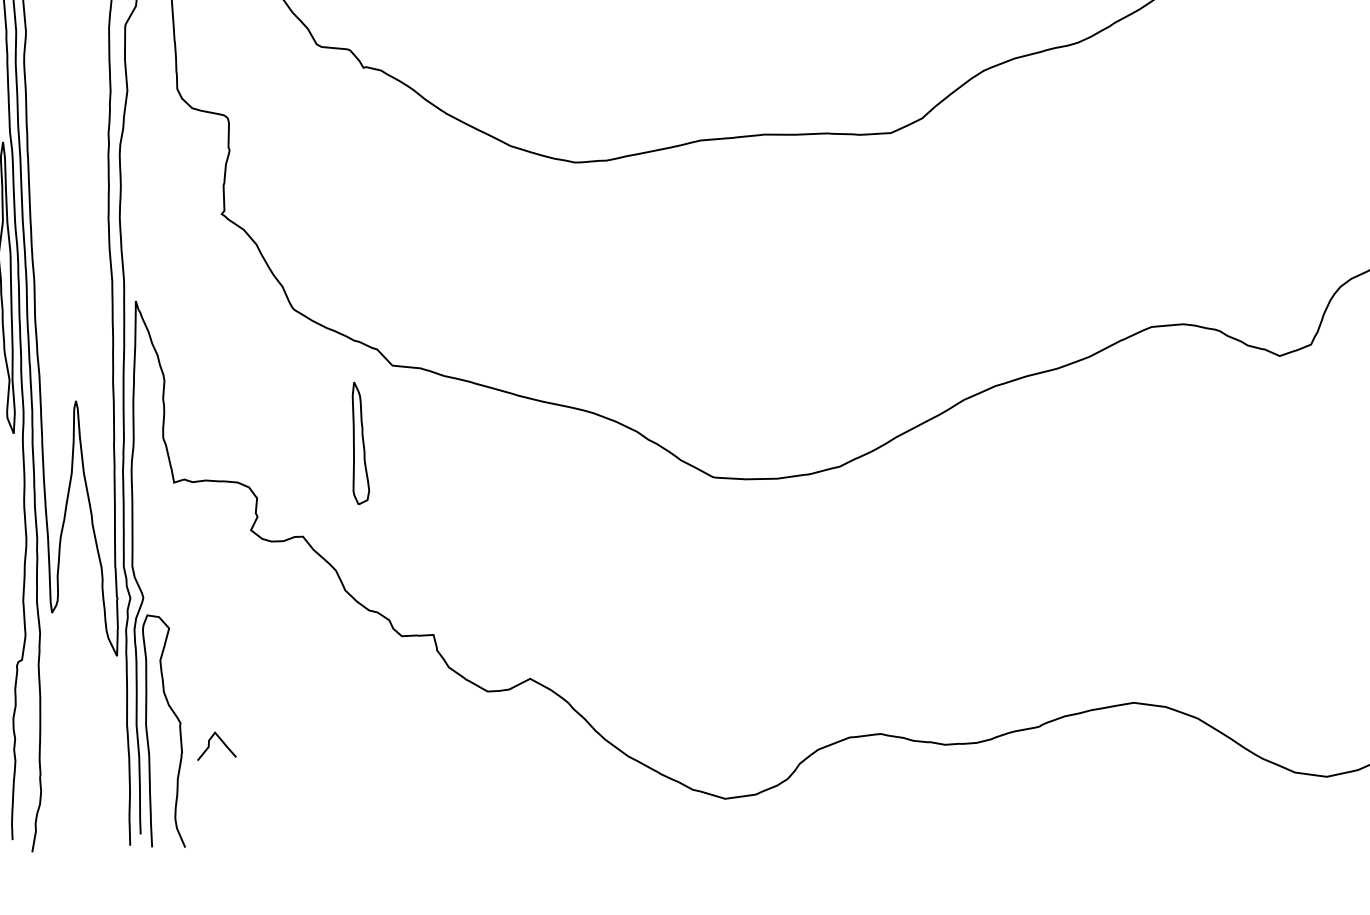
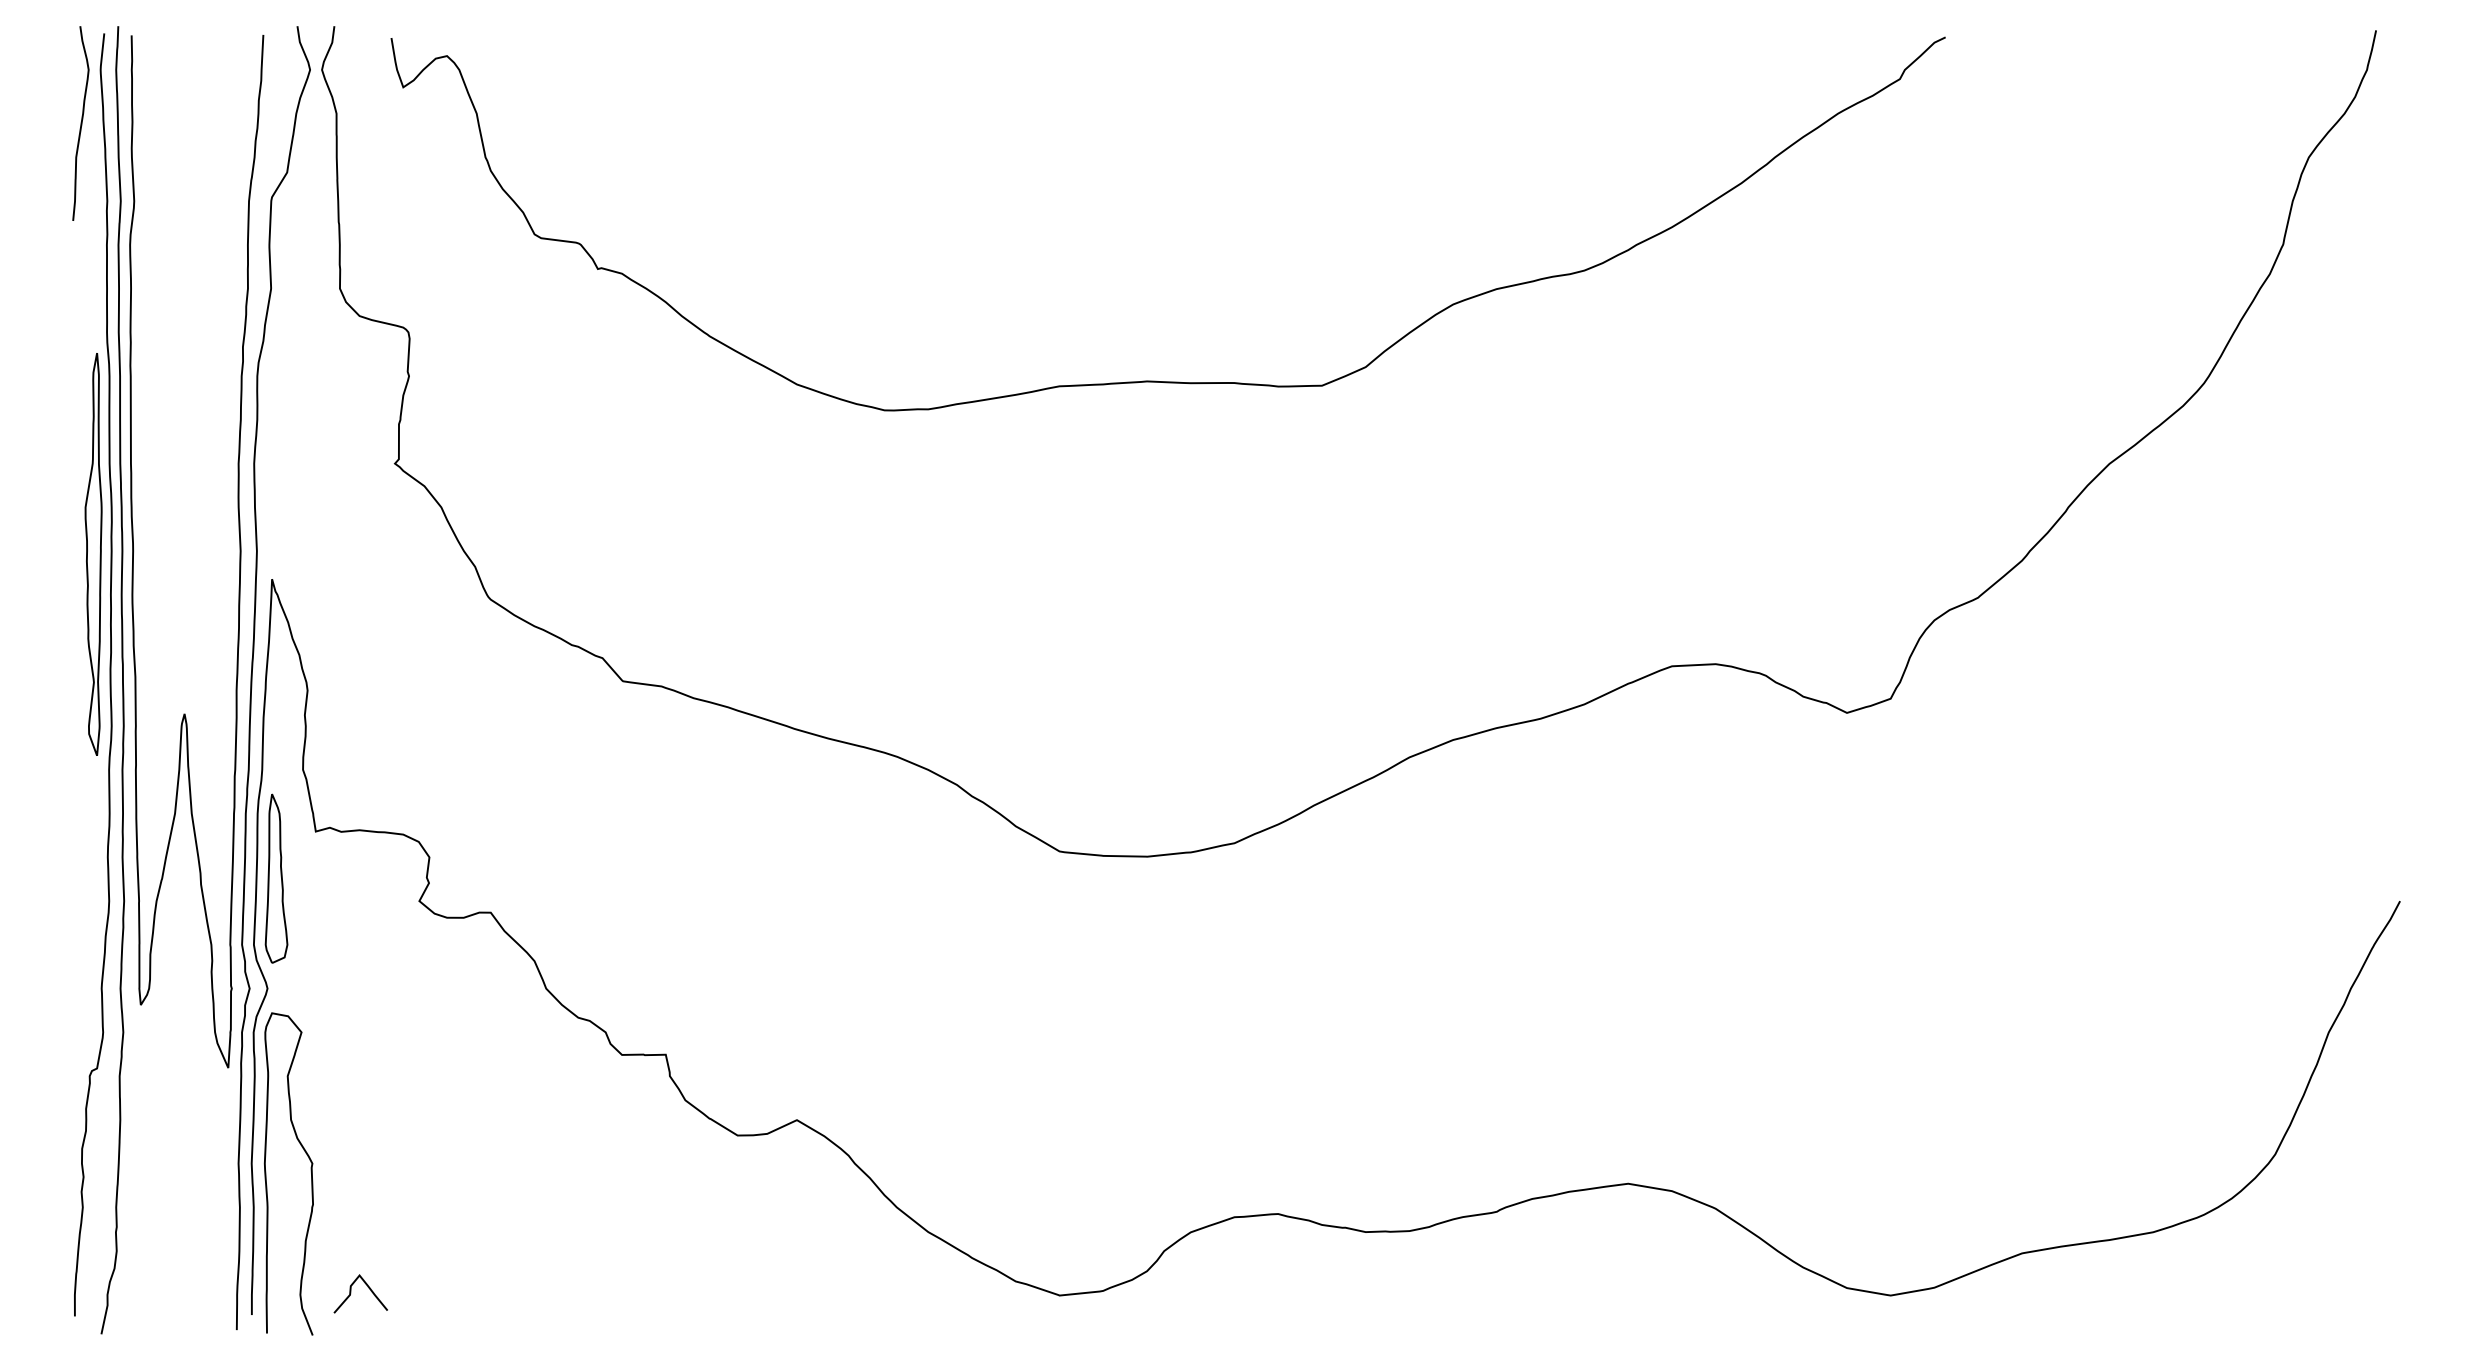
part: (359, 443) -> (276, 878), moved
curve: (209, 745) -> (351, 1293), moved

